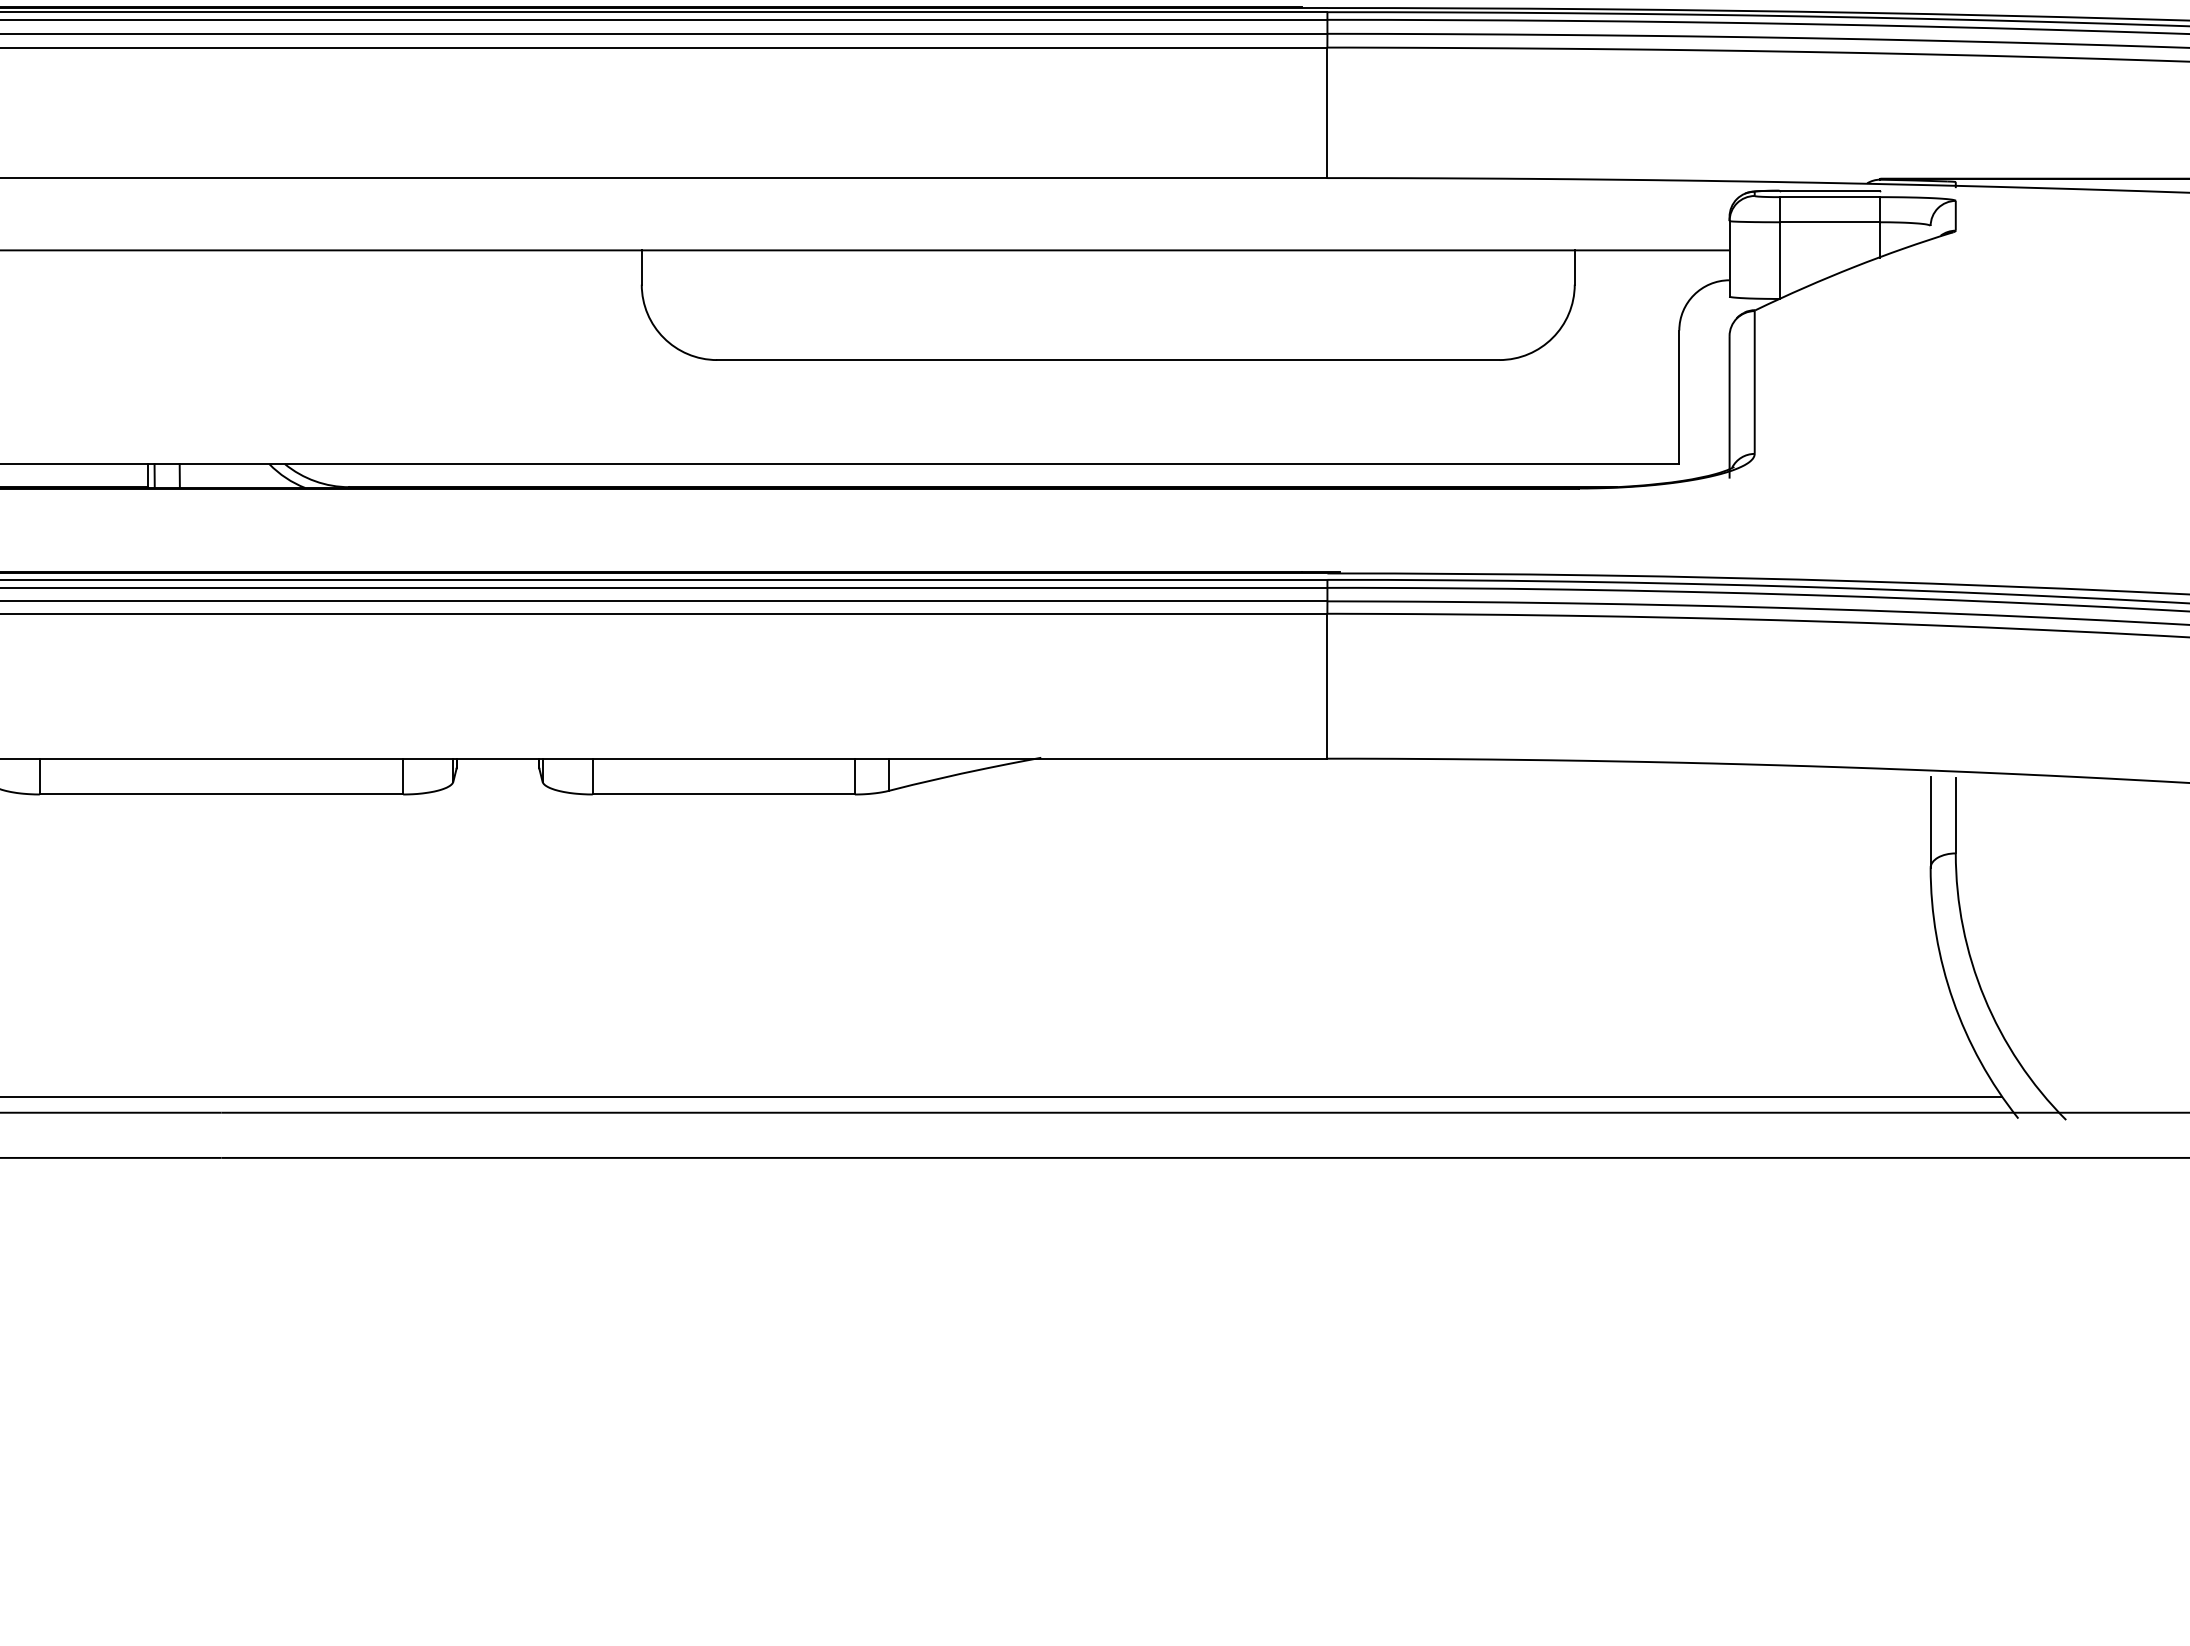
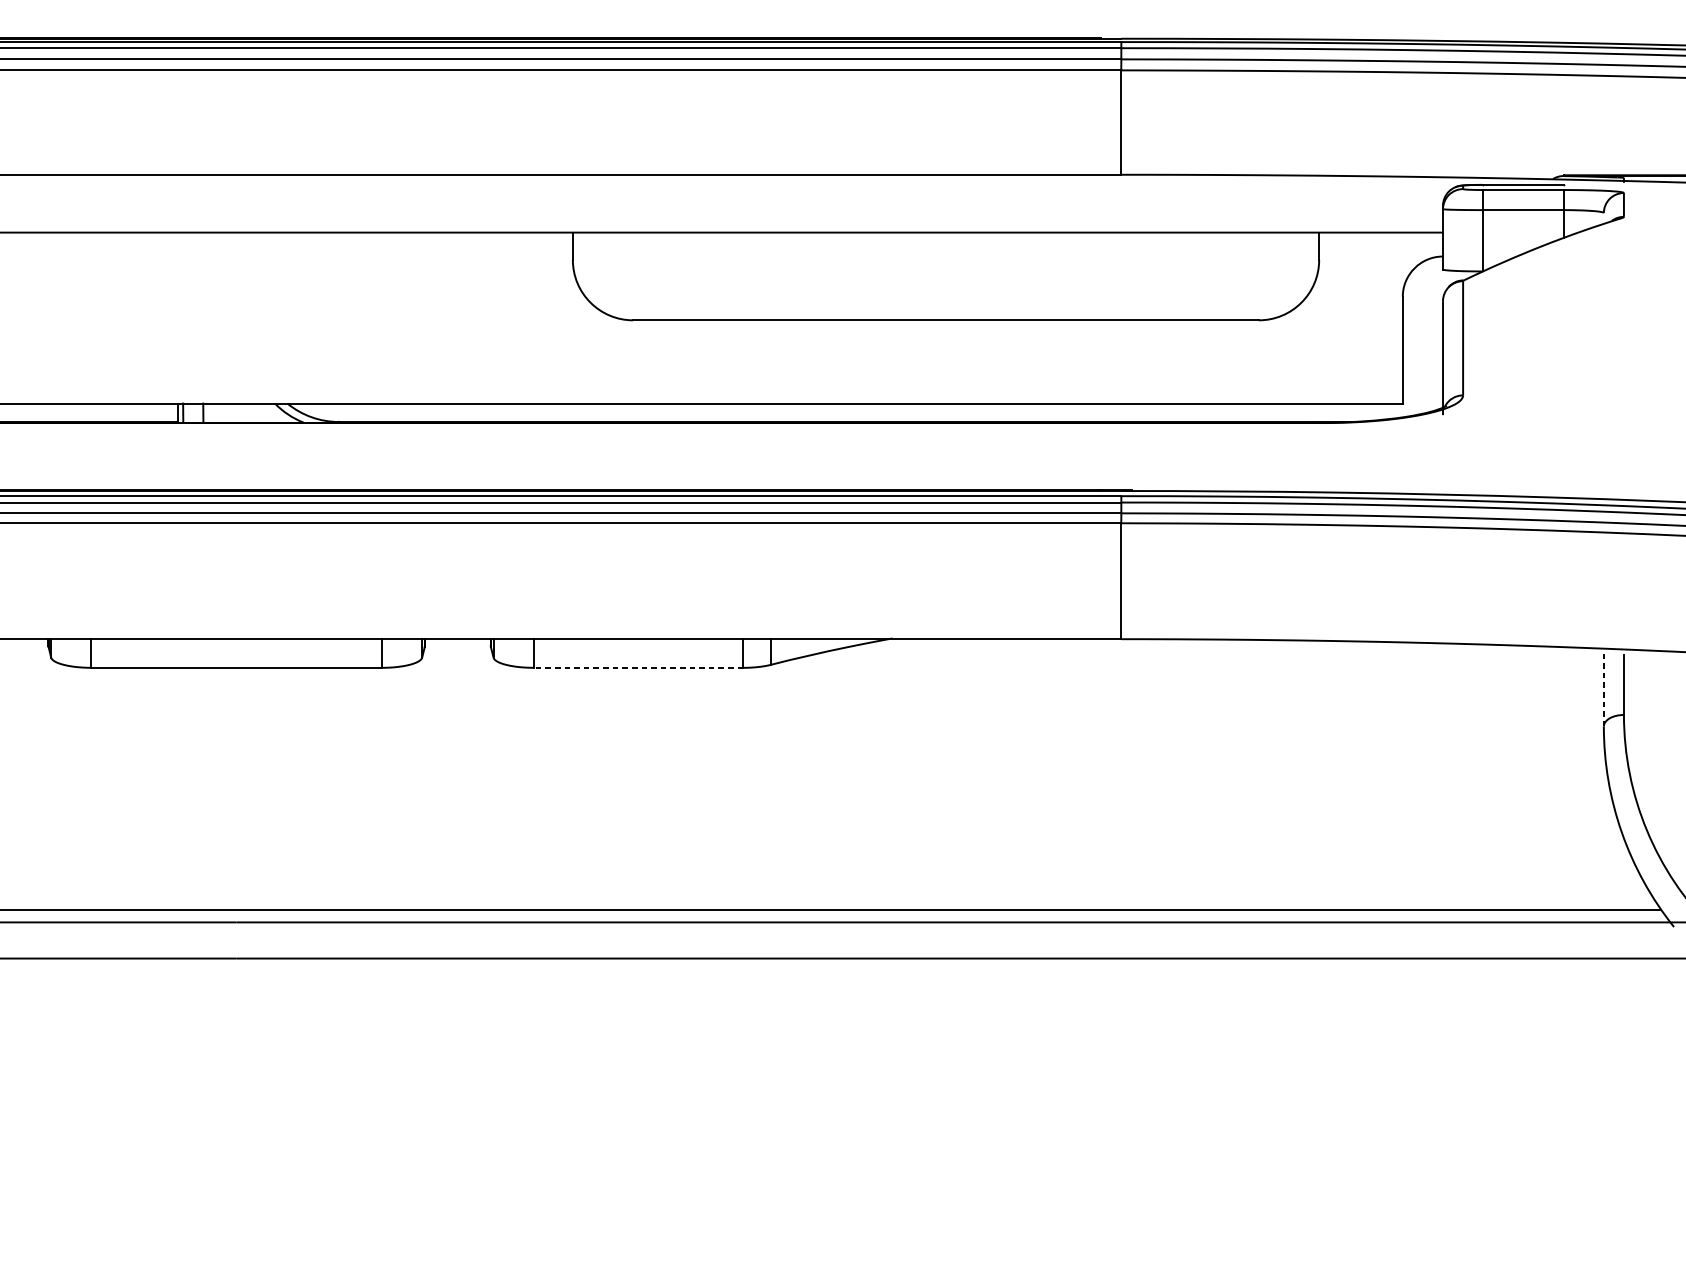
line: (723, 794) -> (638, 667), solid -> dashed
line: (1930, 822) -> (1603, 690), solid -> dashed

